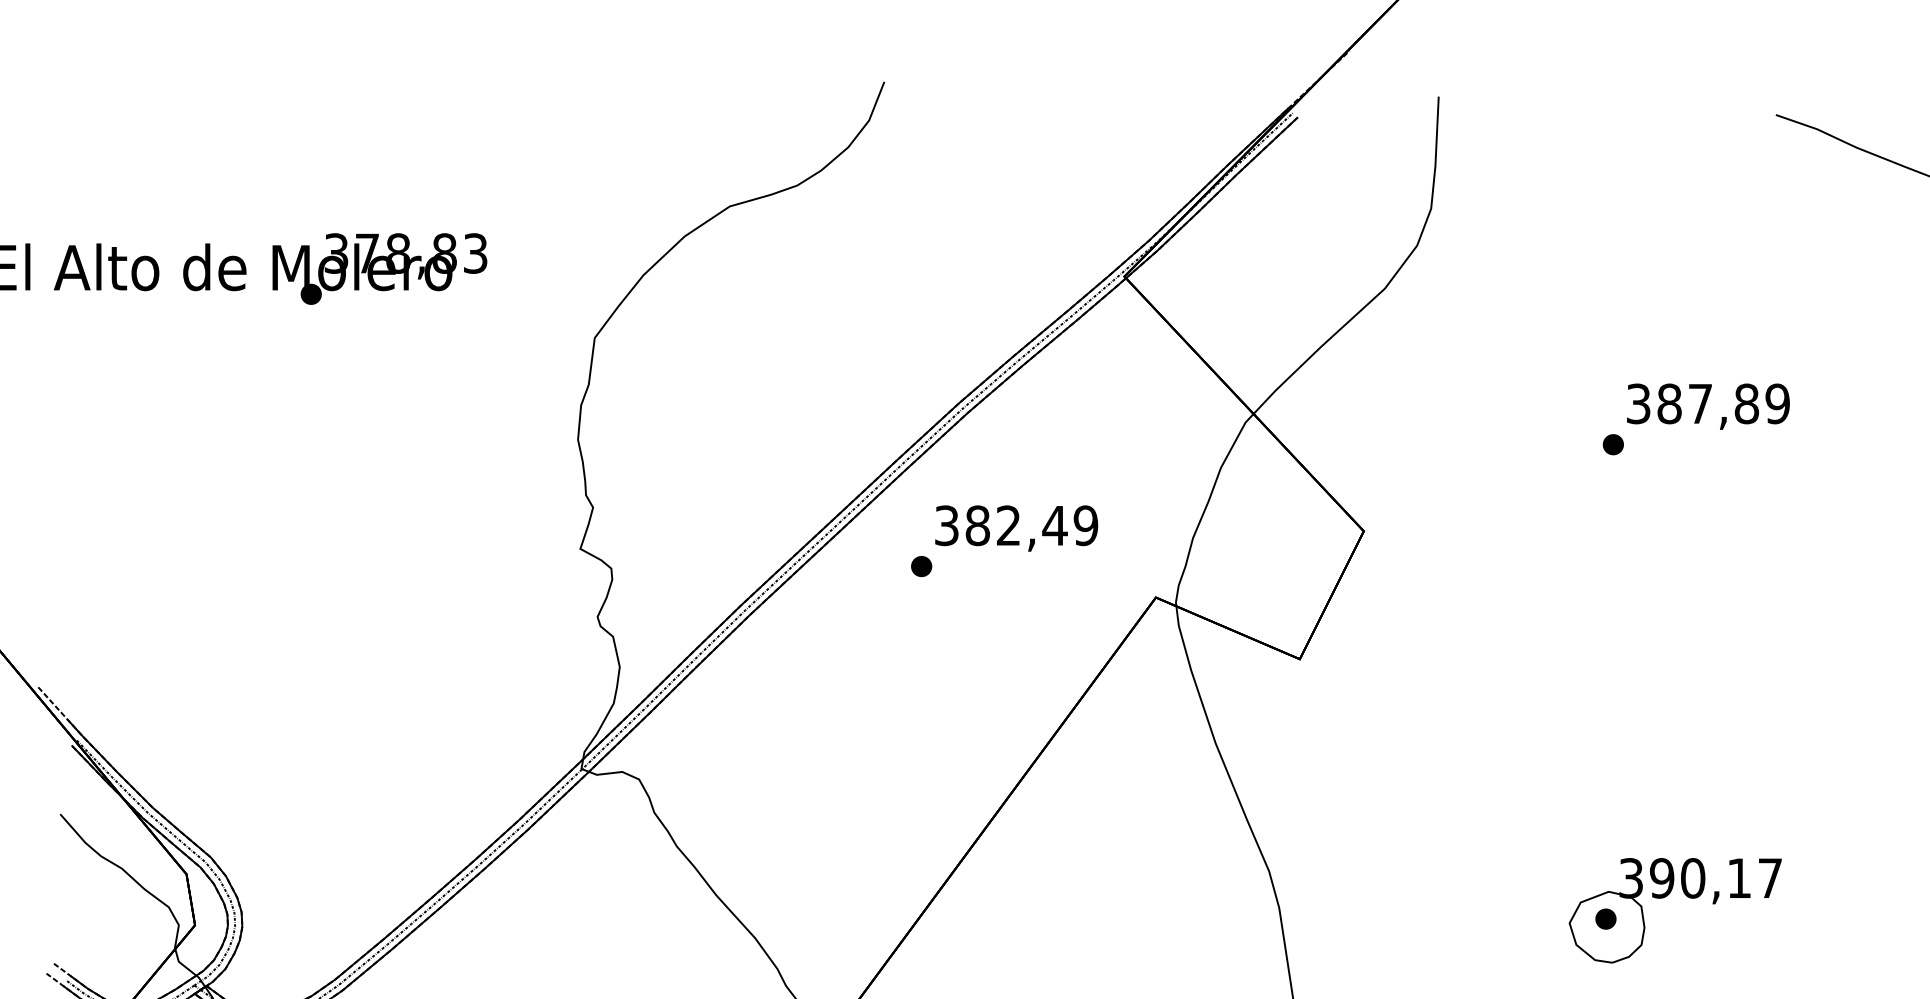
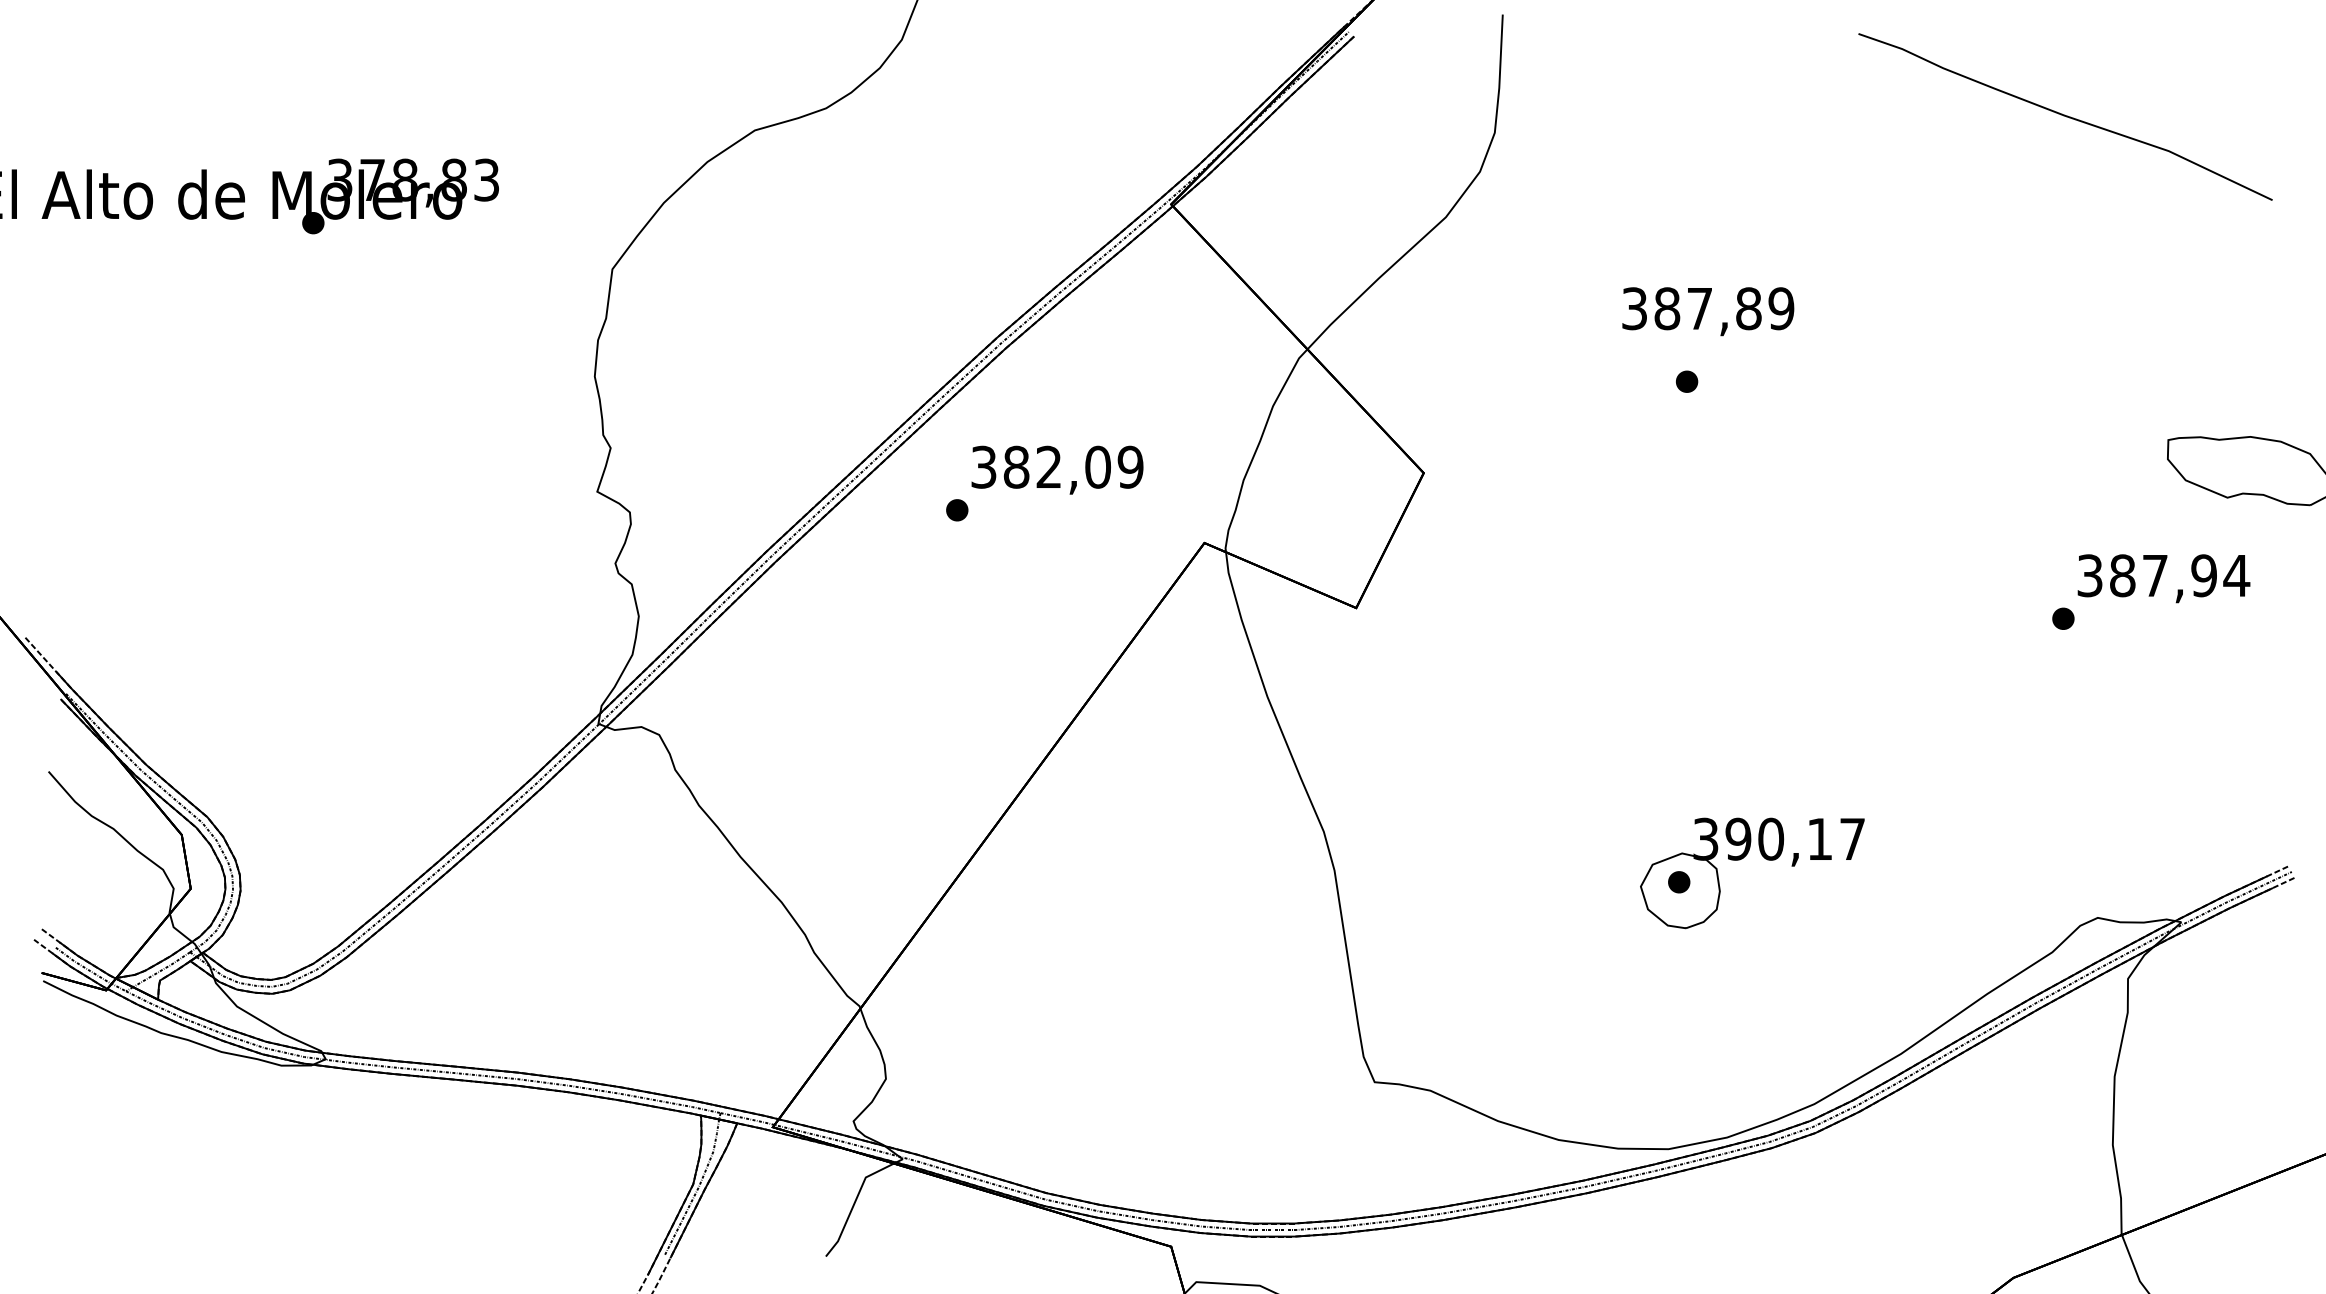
text: (1708, 406) -> (1708, 311), moved
text: (1054, 525) -> (1097, 466), 382,49 -> 382,09

